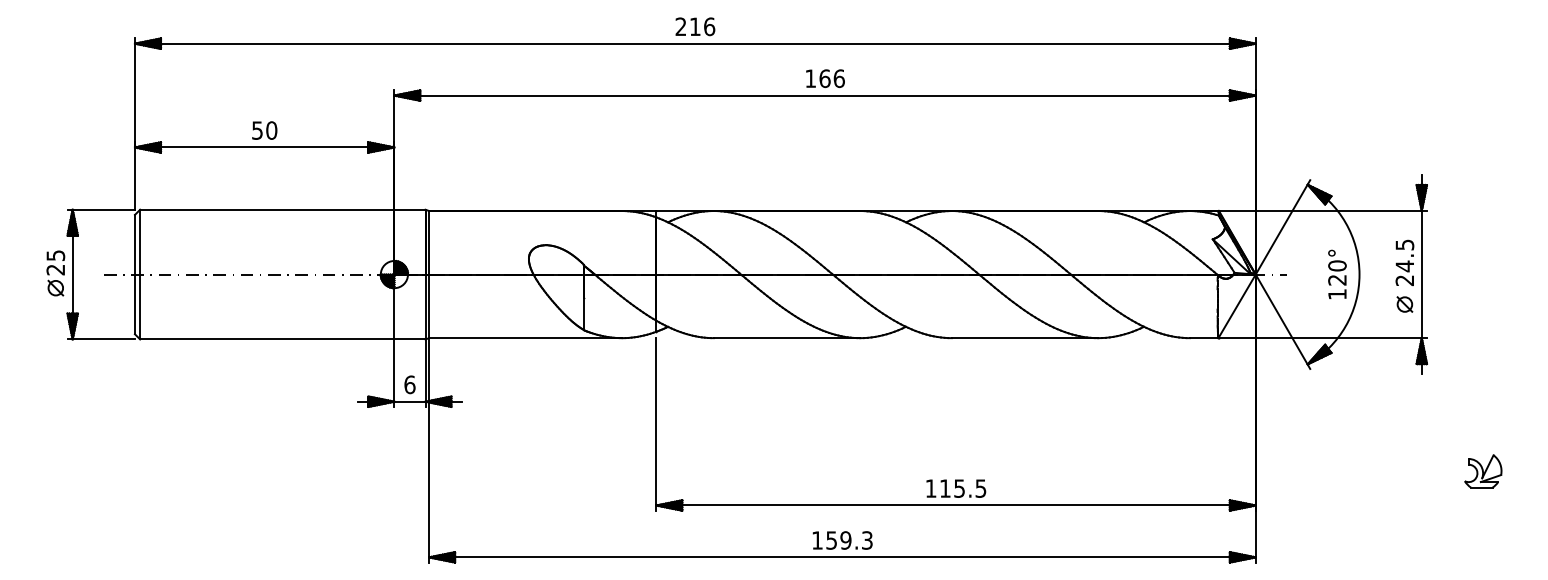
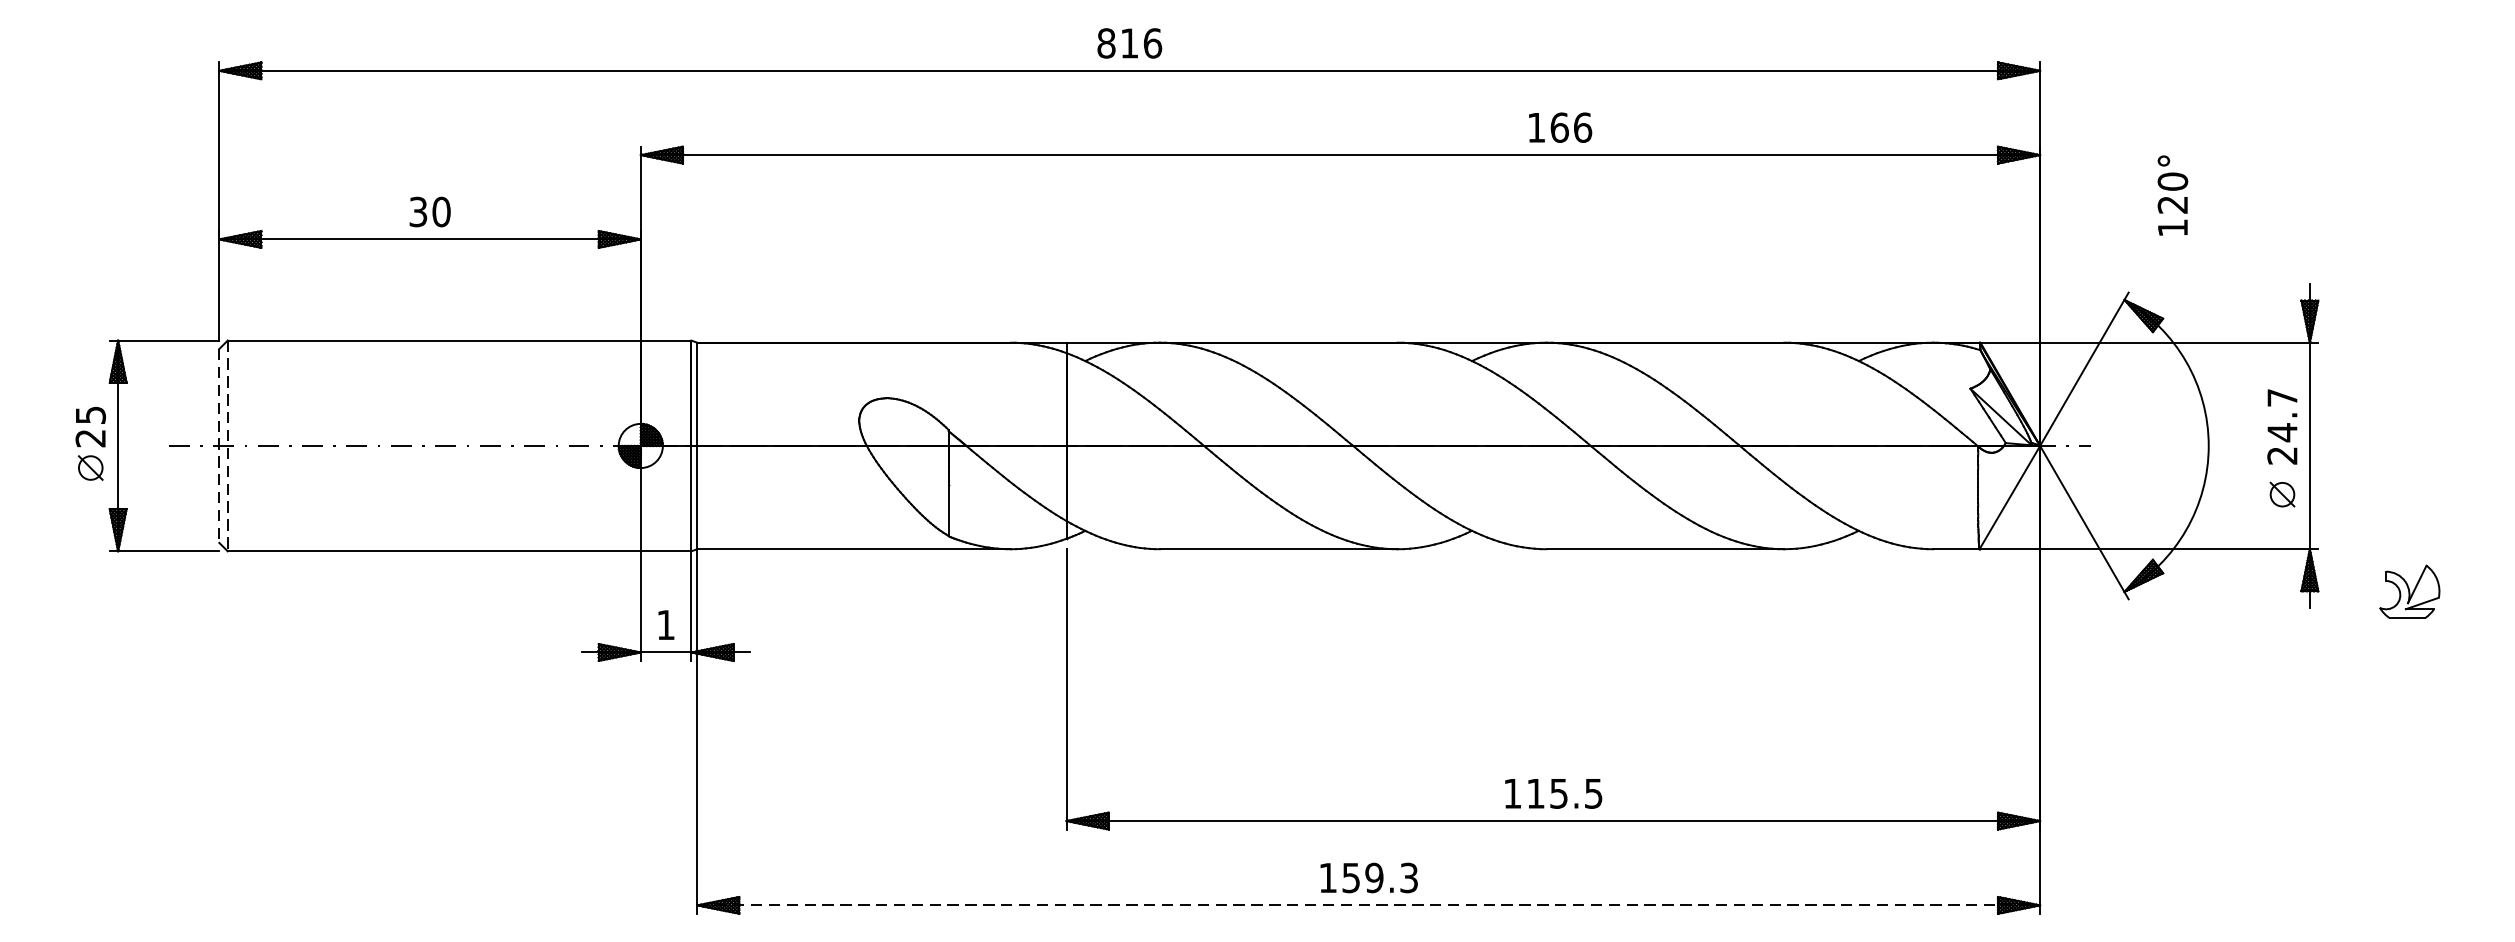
text: (680, 26) -> (1105, 42), 216 -> 816
text: (825, 78) -> (1560, 127), moved
text: (257, 130) -> (418, 211), 50 -> 30
text: (1404, 244) -> (2281, 397), 24.5 -> 24.7
text: (1337, 273) -> (2172, 194), moved
line: (134, 274) -> (218, 445), solid -> dashed
line: (140, 274) -> (228, 445), solid -> dashed
text: (409, 384) -> (665, 624), 6 -> 1
part: (1483, 471) -> (2410, 592), moved
line: (842, 557) -> (1368, 905), solid -> dashed

